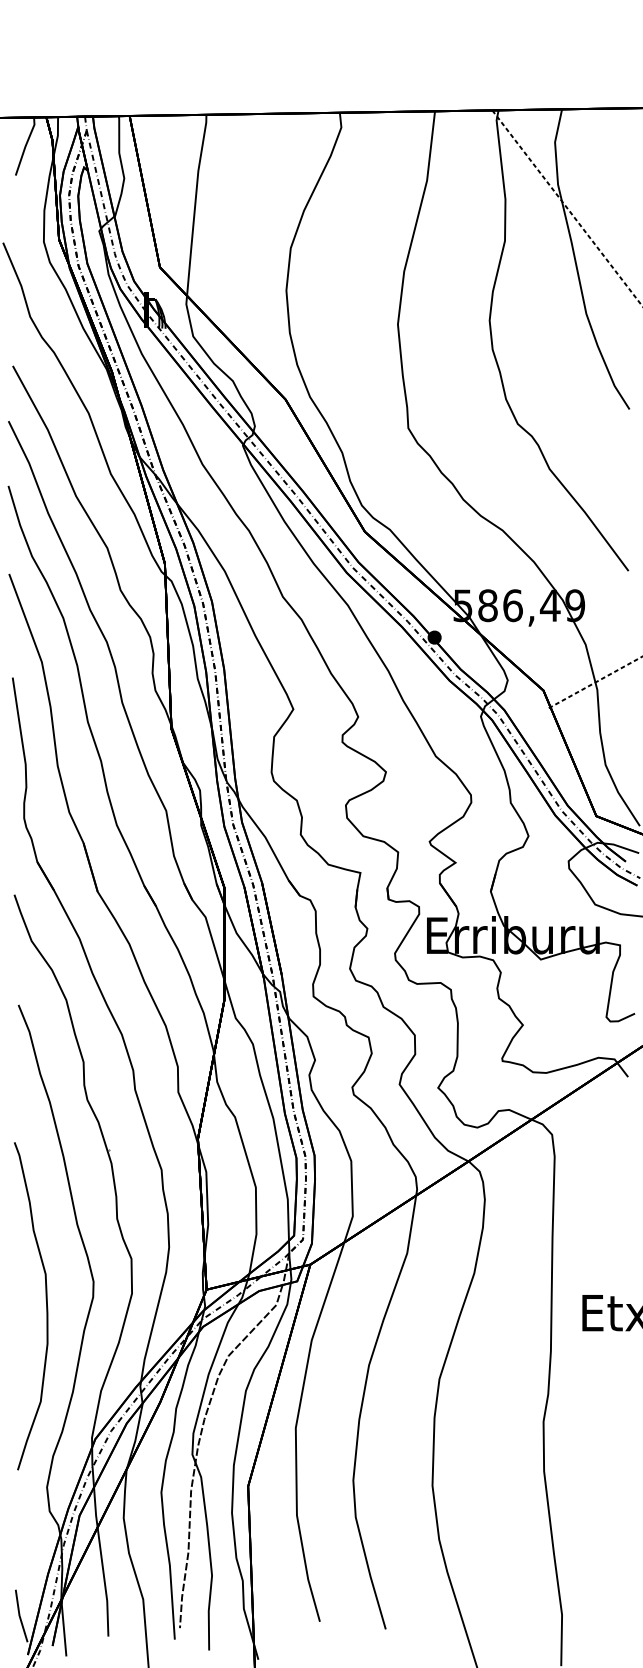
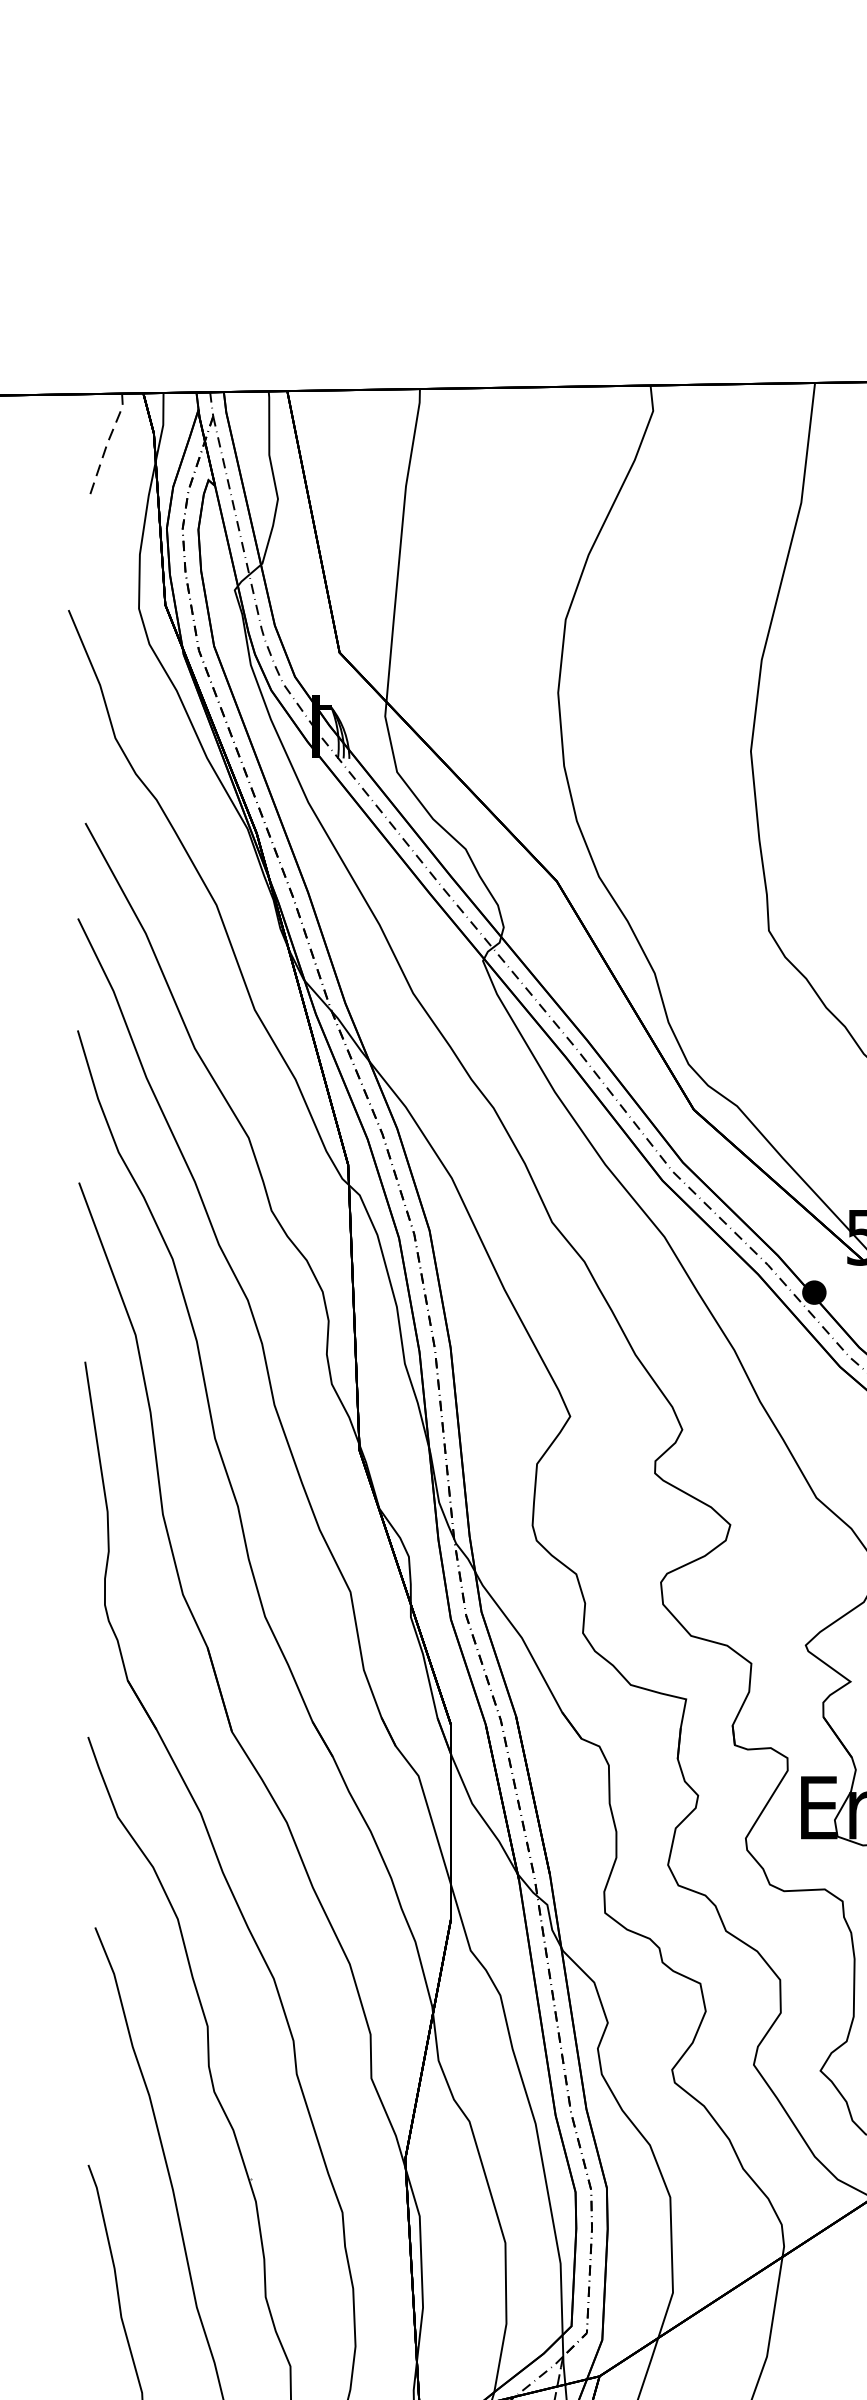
line: (25, 145) -> (107, 442), solid -> dashed

